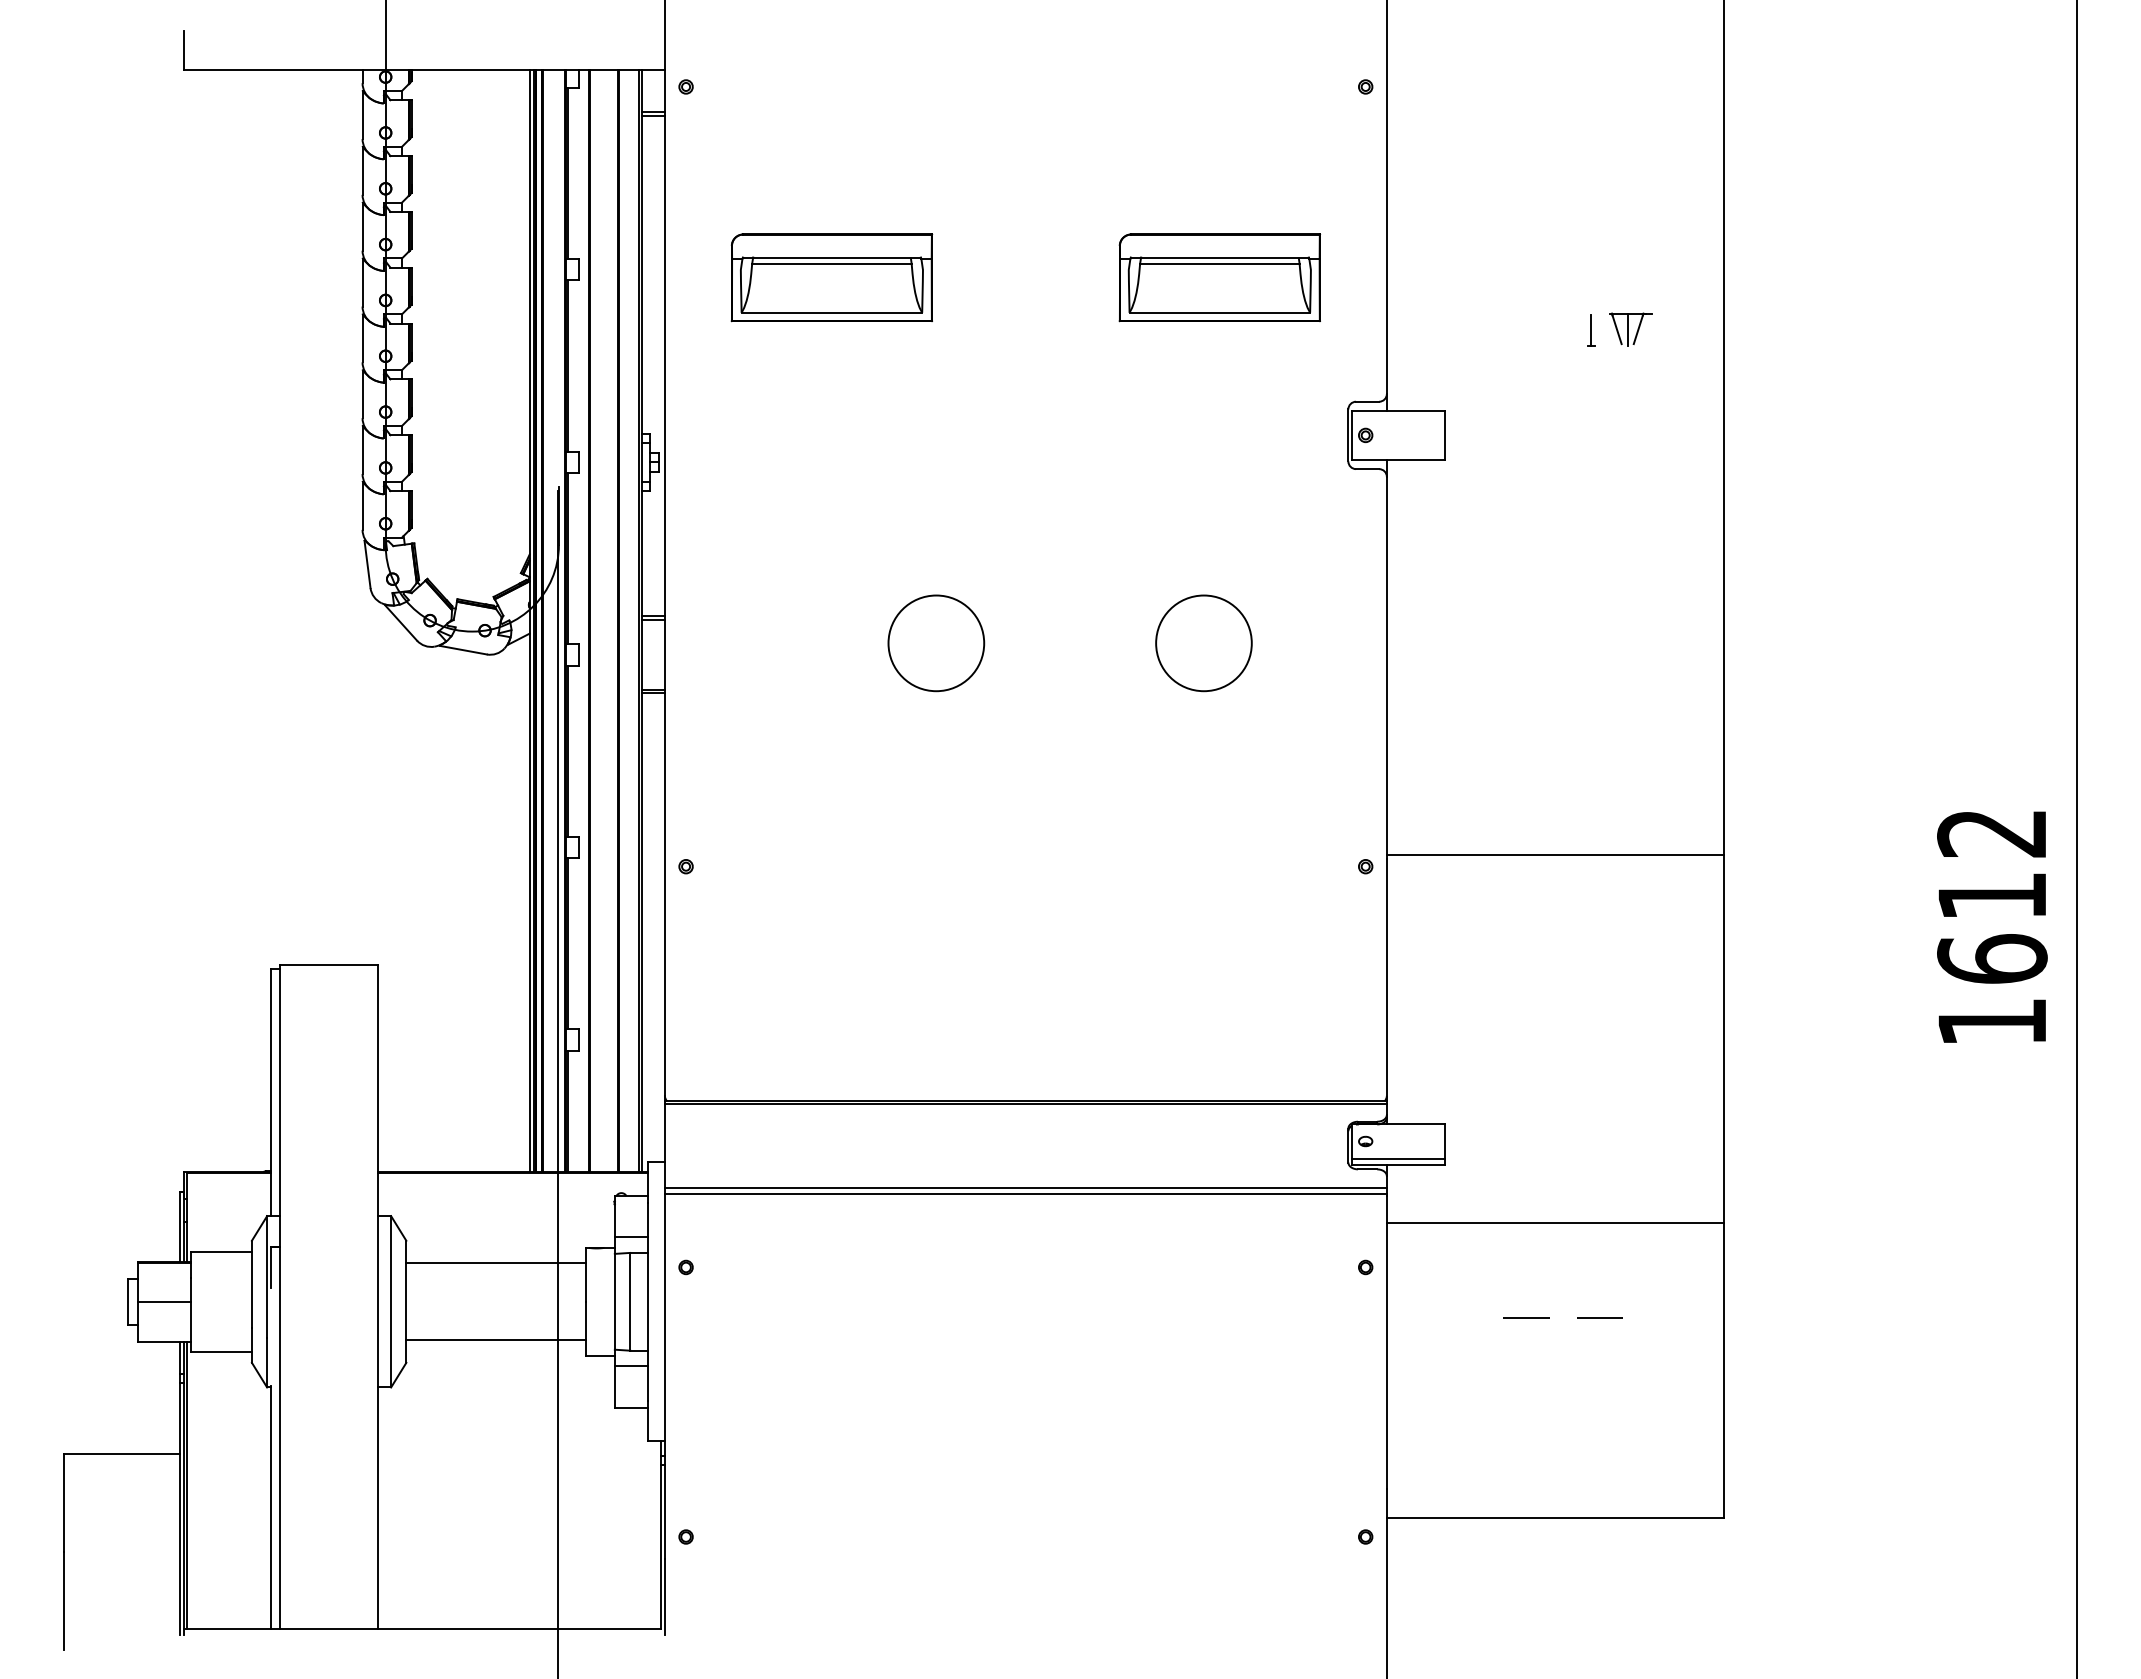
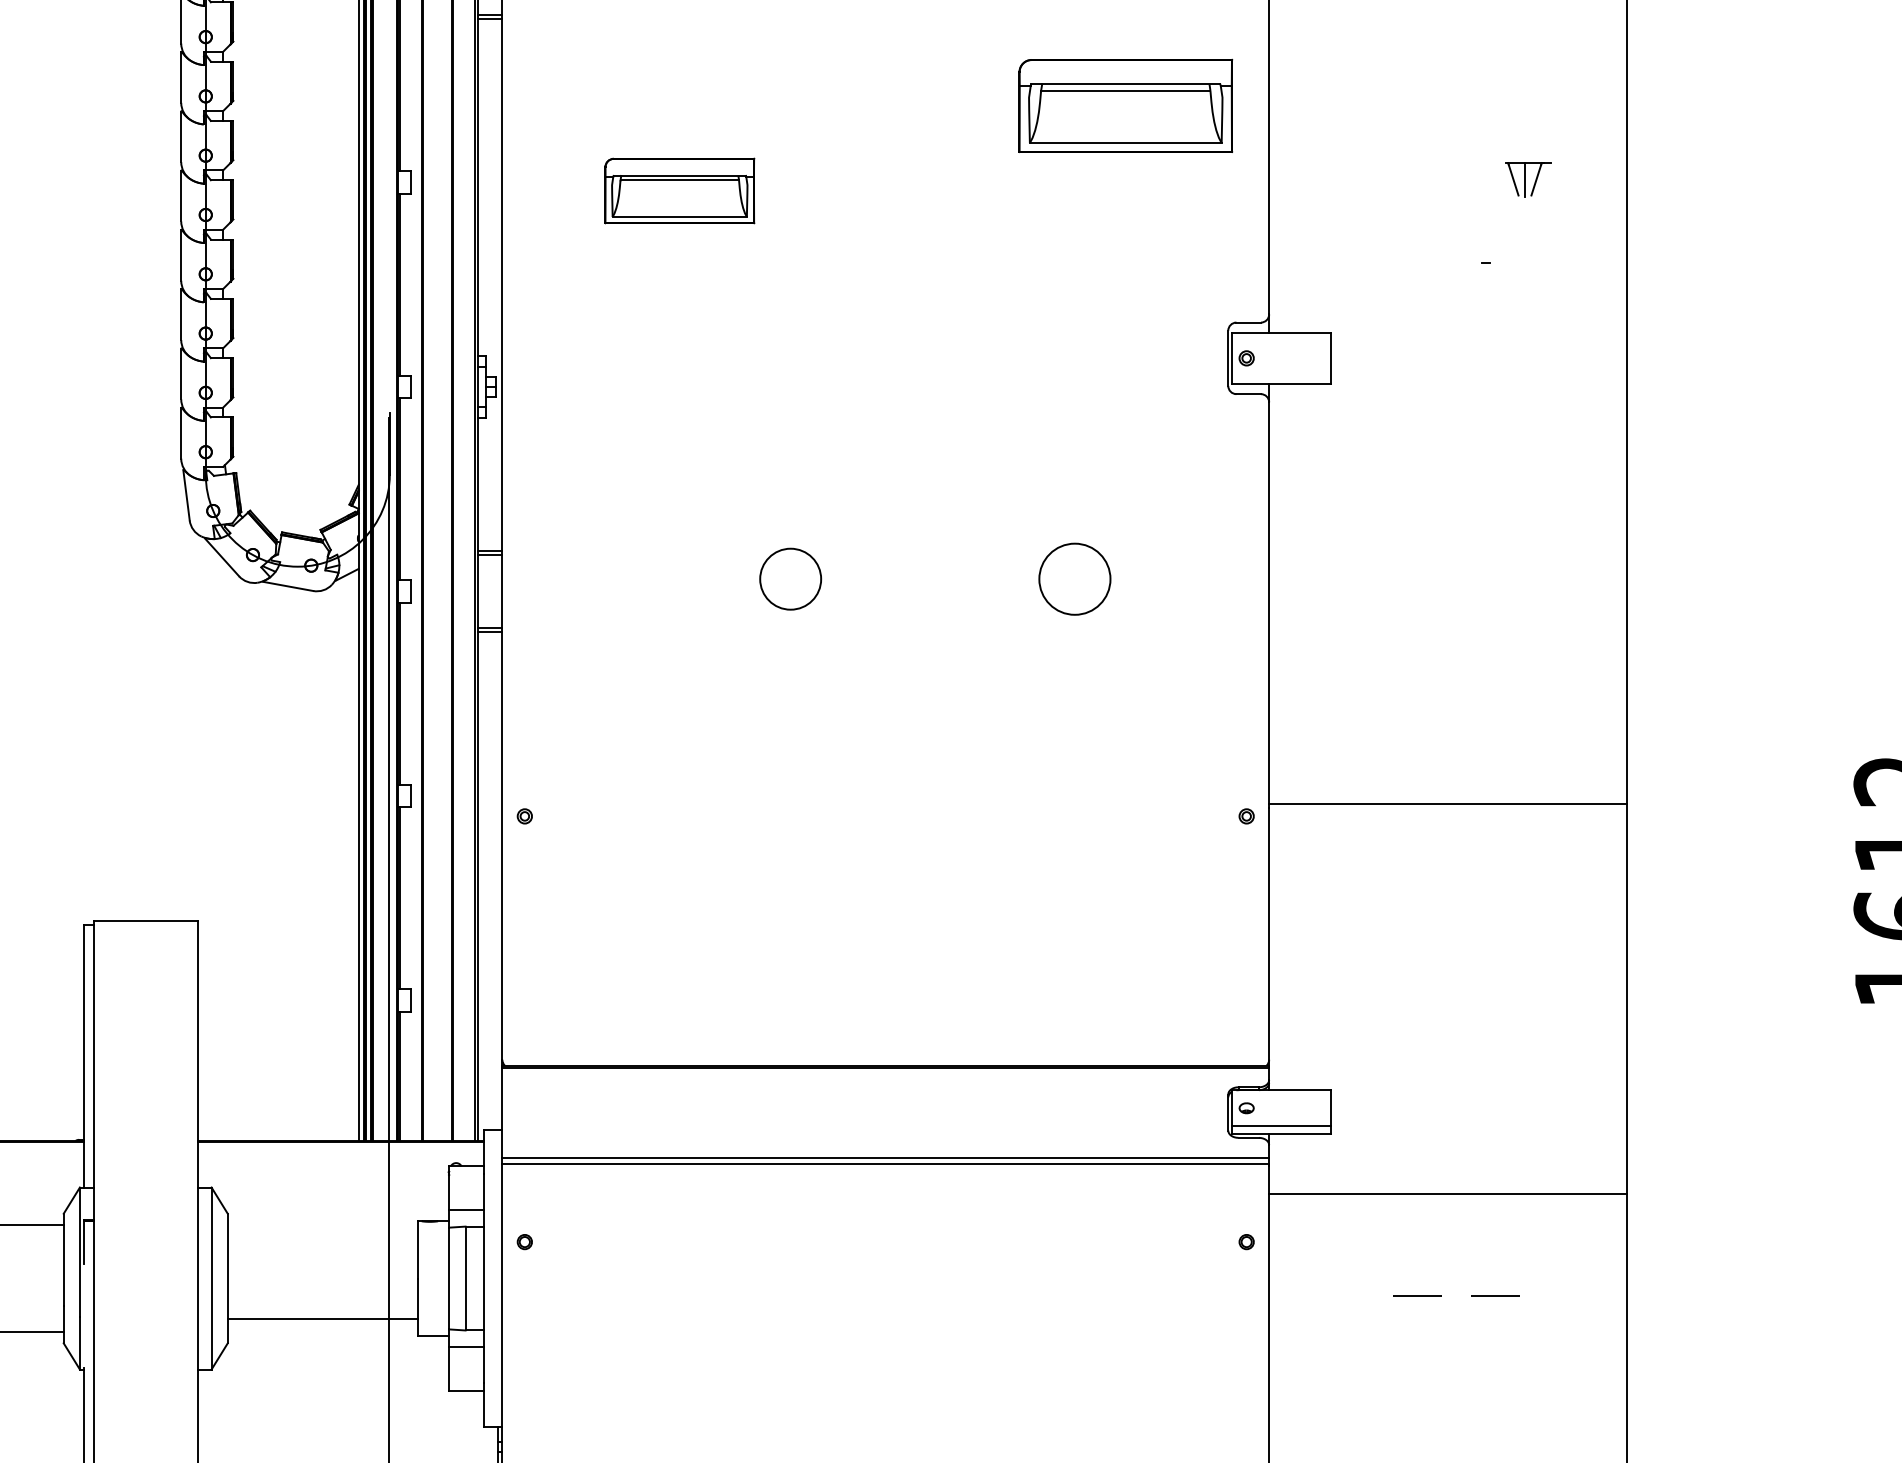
part: (831, 277) -> (679, 190), size x0.7
part: (1219, 277) -> (1125, 105), moved
line: (1591, 329) -> (1486, 245), removed
part: (1630, 329) -> (1527, 180), moved
circle: (936, 643) -> (790, 579), size x0.6
circle: (1203, 643) -> (1074, 579), size x0.7
line: (495, 1263) -> (322, 1237), removed

